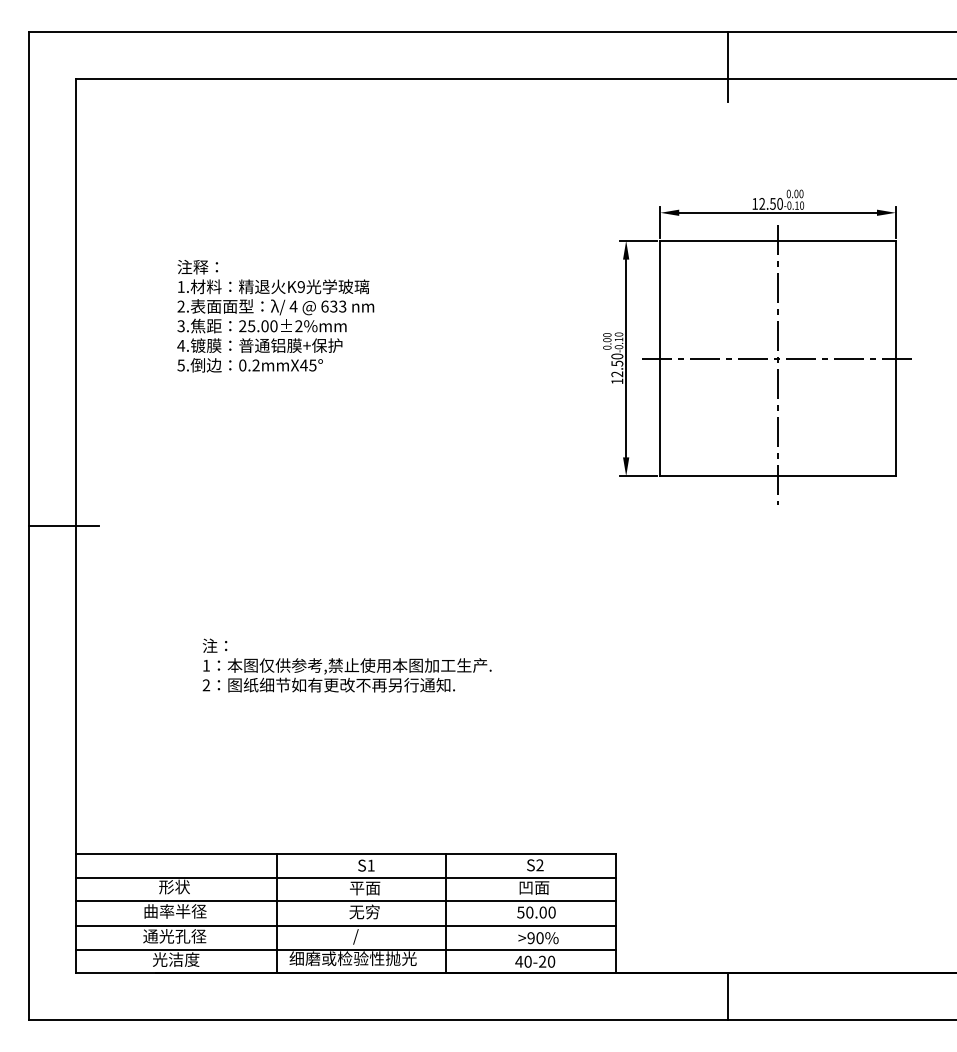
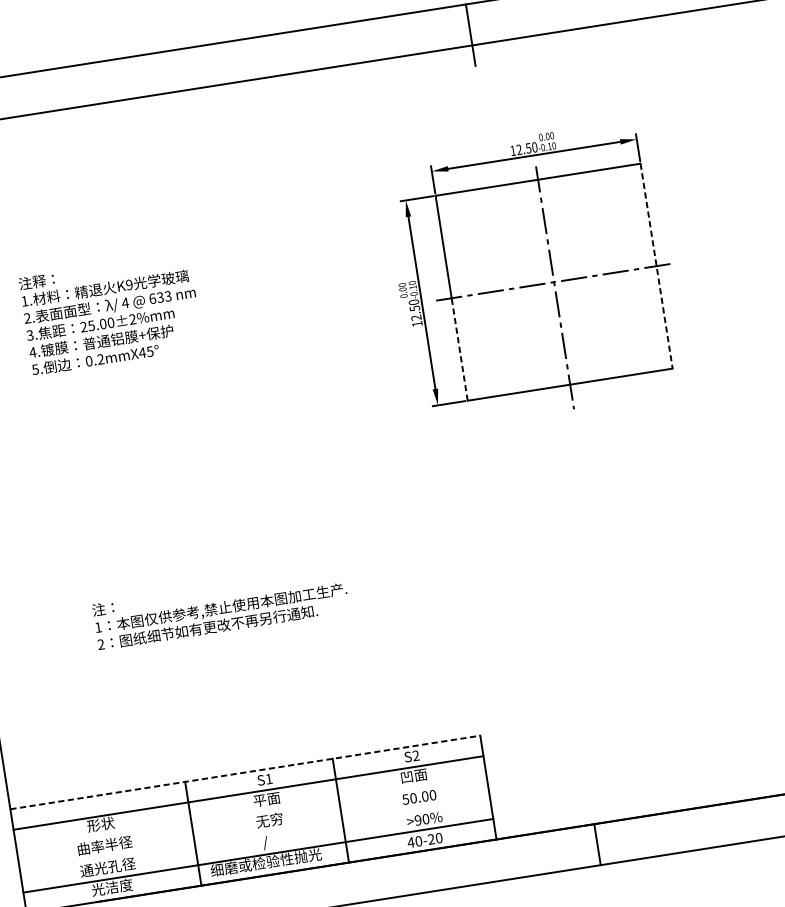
line: (895, 358) -> (656, 266), solid -> dashed
line: (660, 417) -> (459, 349), solid -> dashed
line: (345, 854) -> (245, 772), solid -> dashed
line: (345, 900) -> (251, 812), removed
line: (345, 926) -> (255, 835), removed

